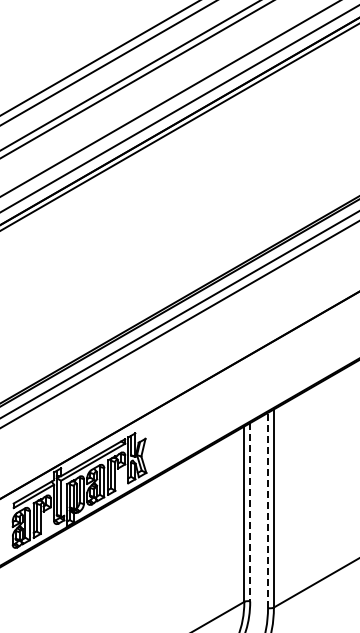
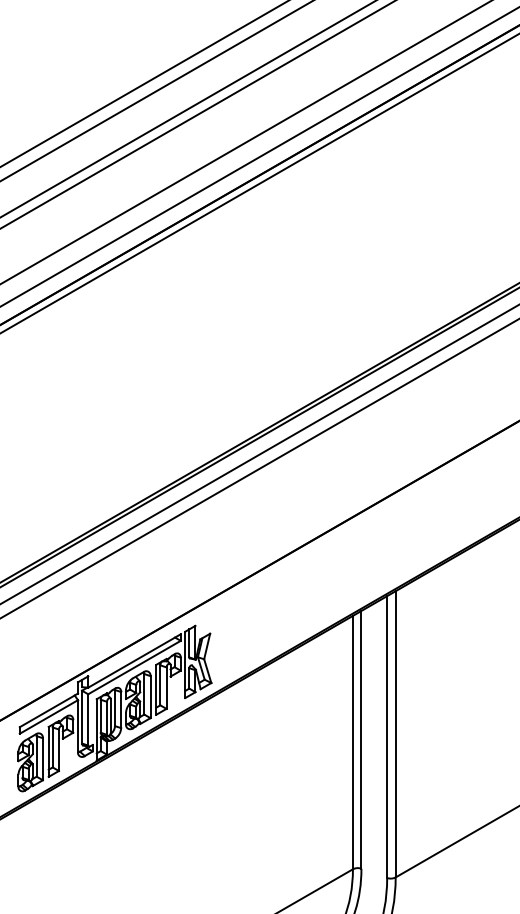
line: (268, 510) -> (387, 737), dashed -> solid
line: (250, 512) -> (361, 740), dashed -> solid

